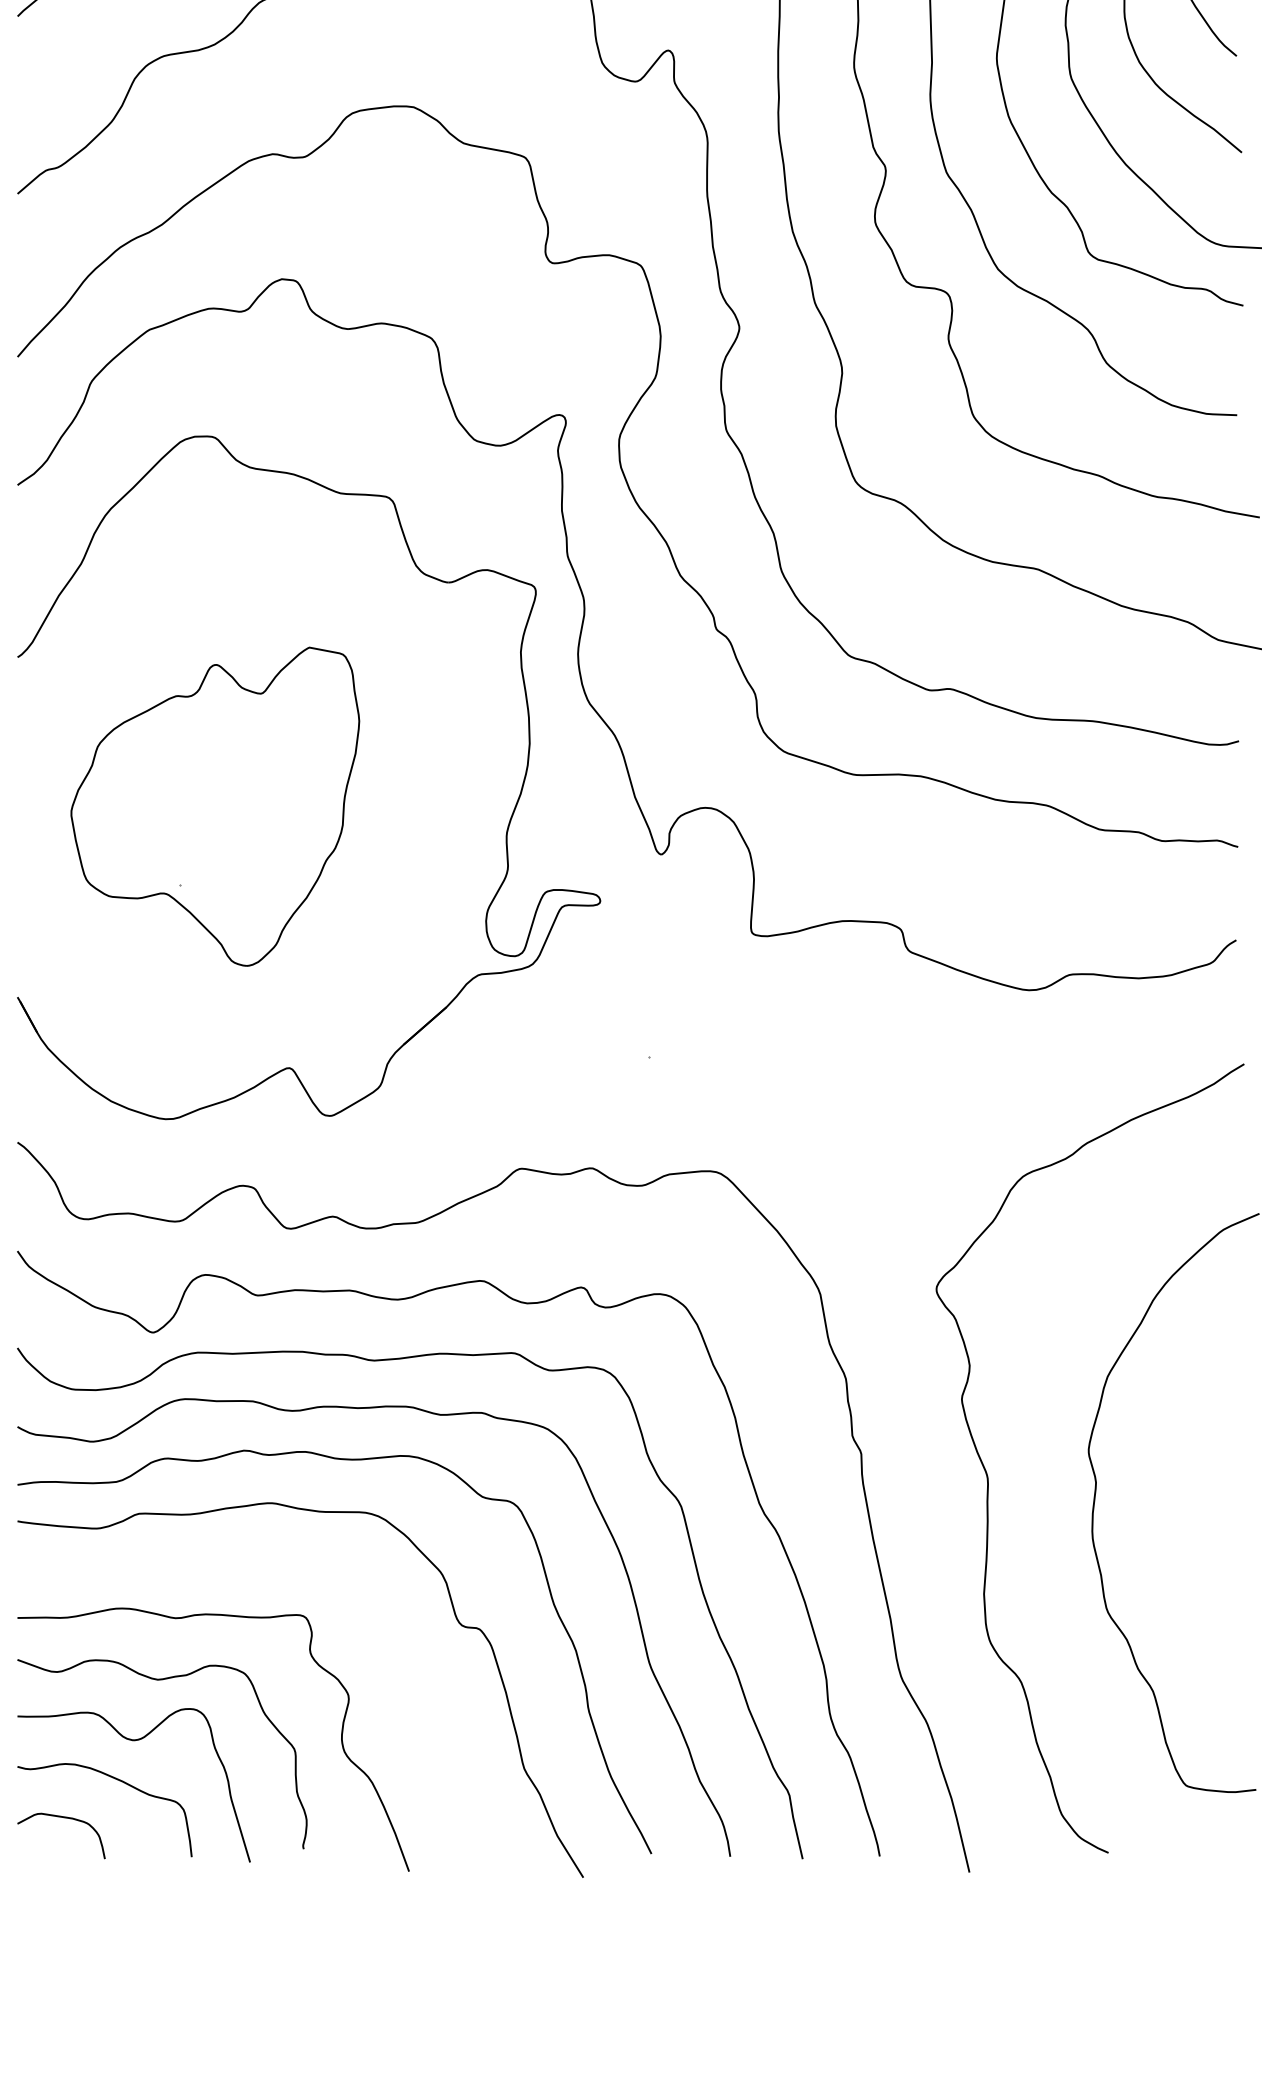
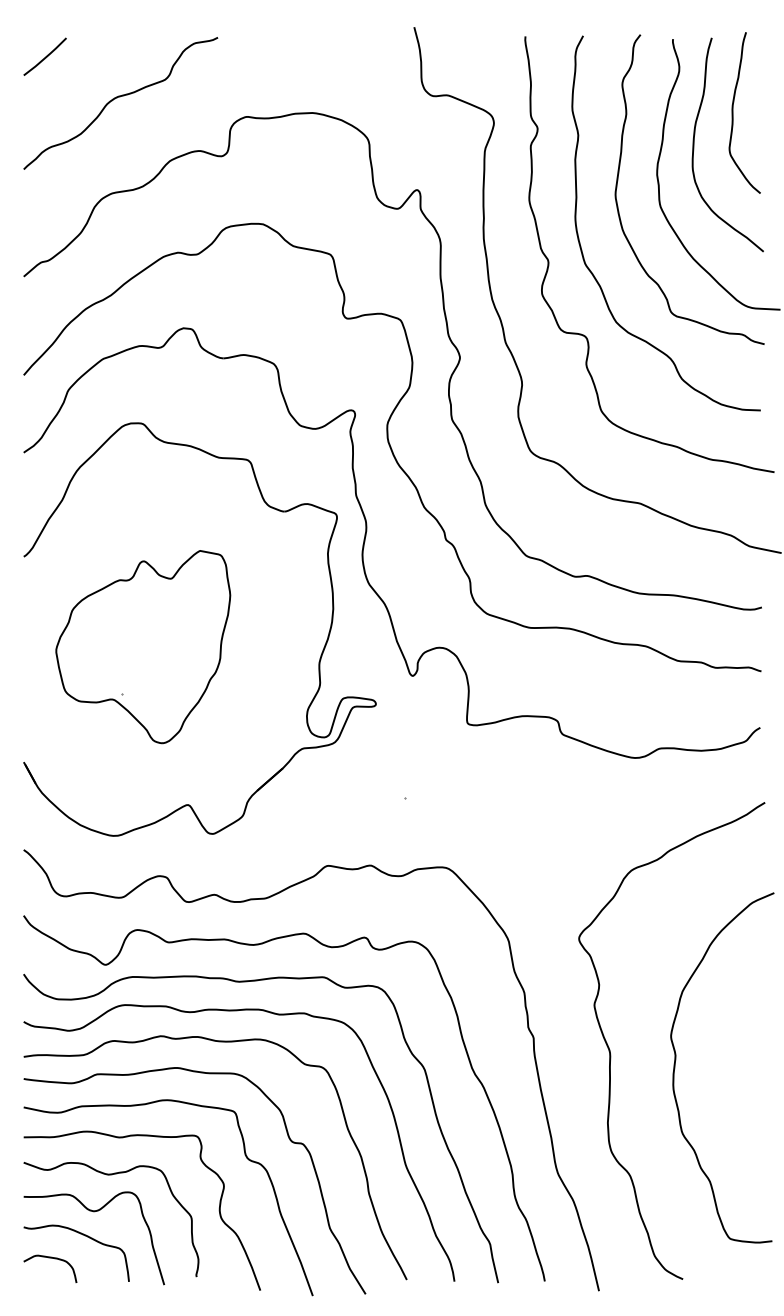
curve: (386, 1652) -> (246, 1158), added

